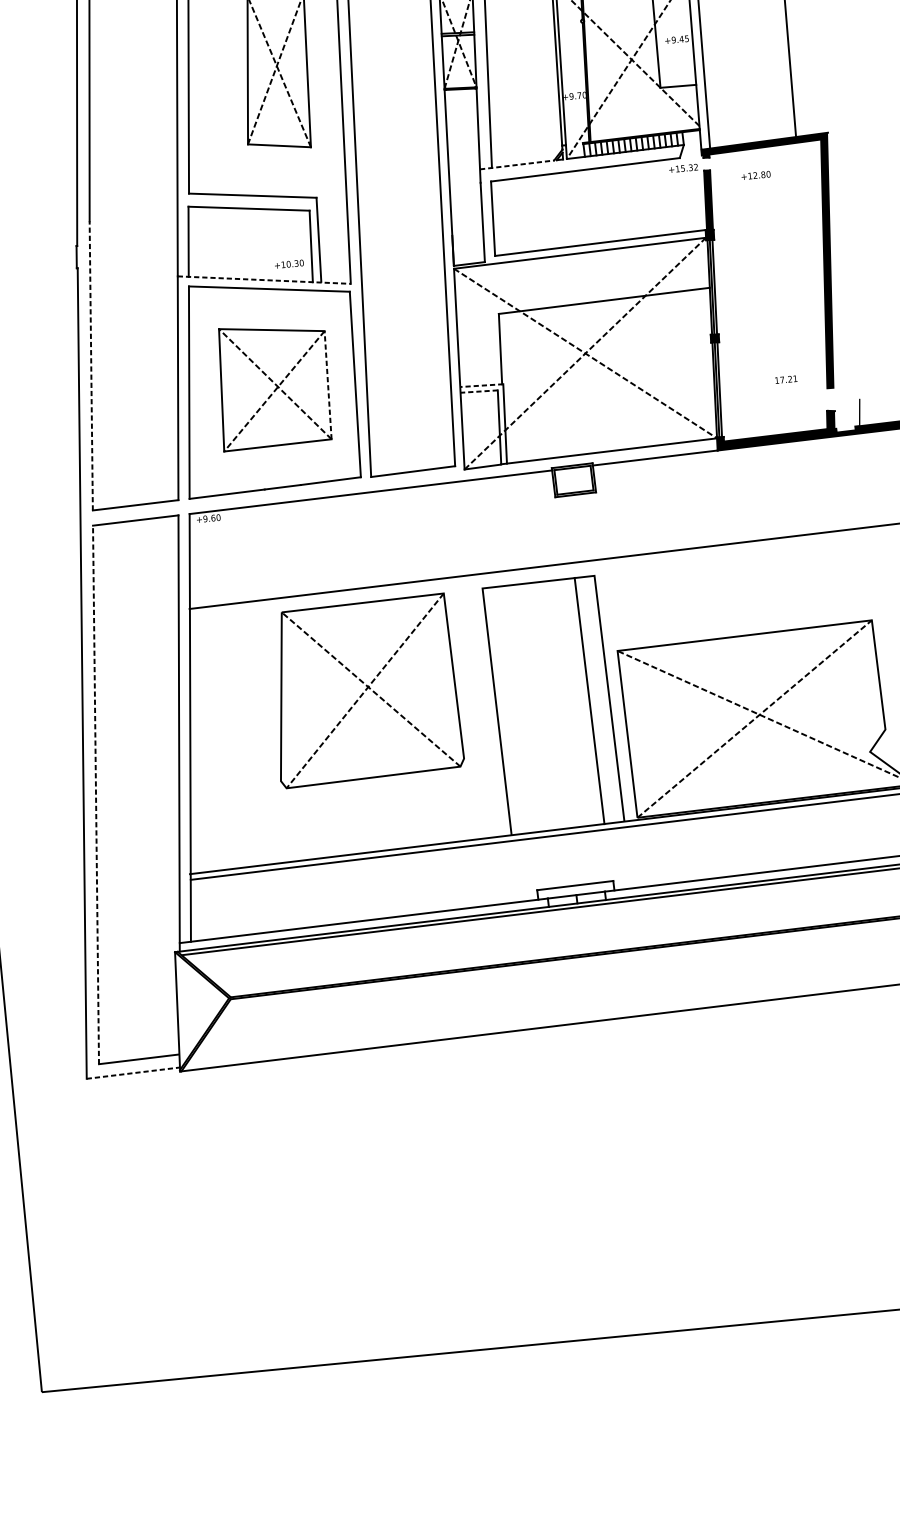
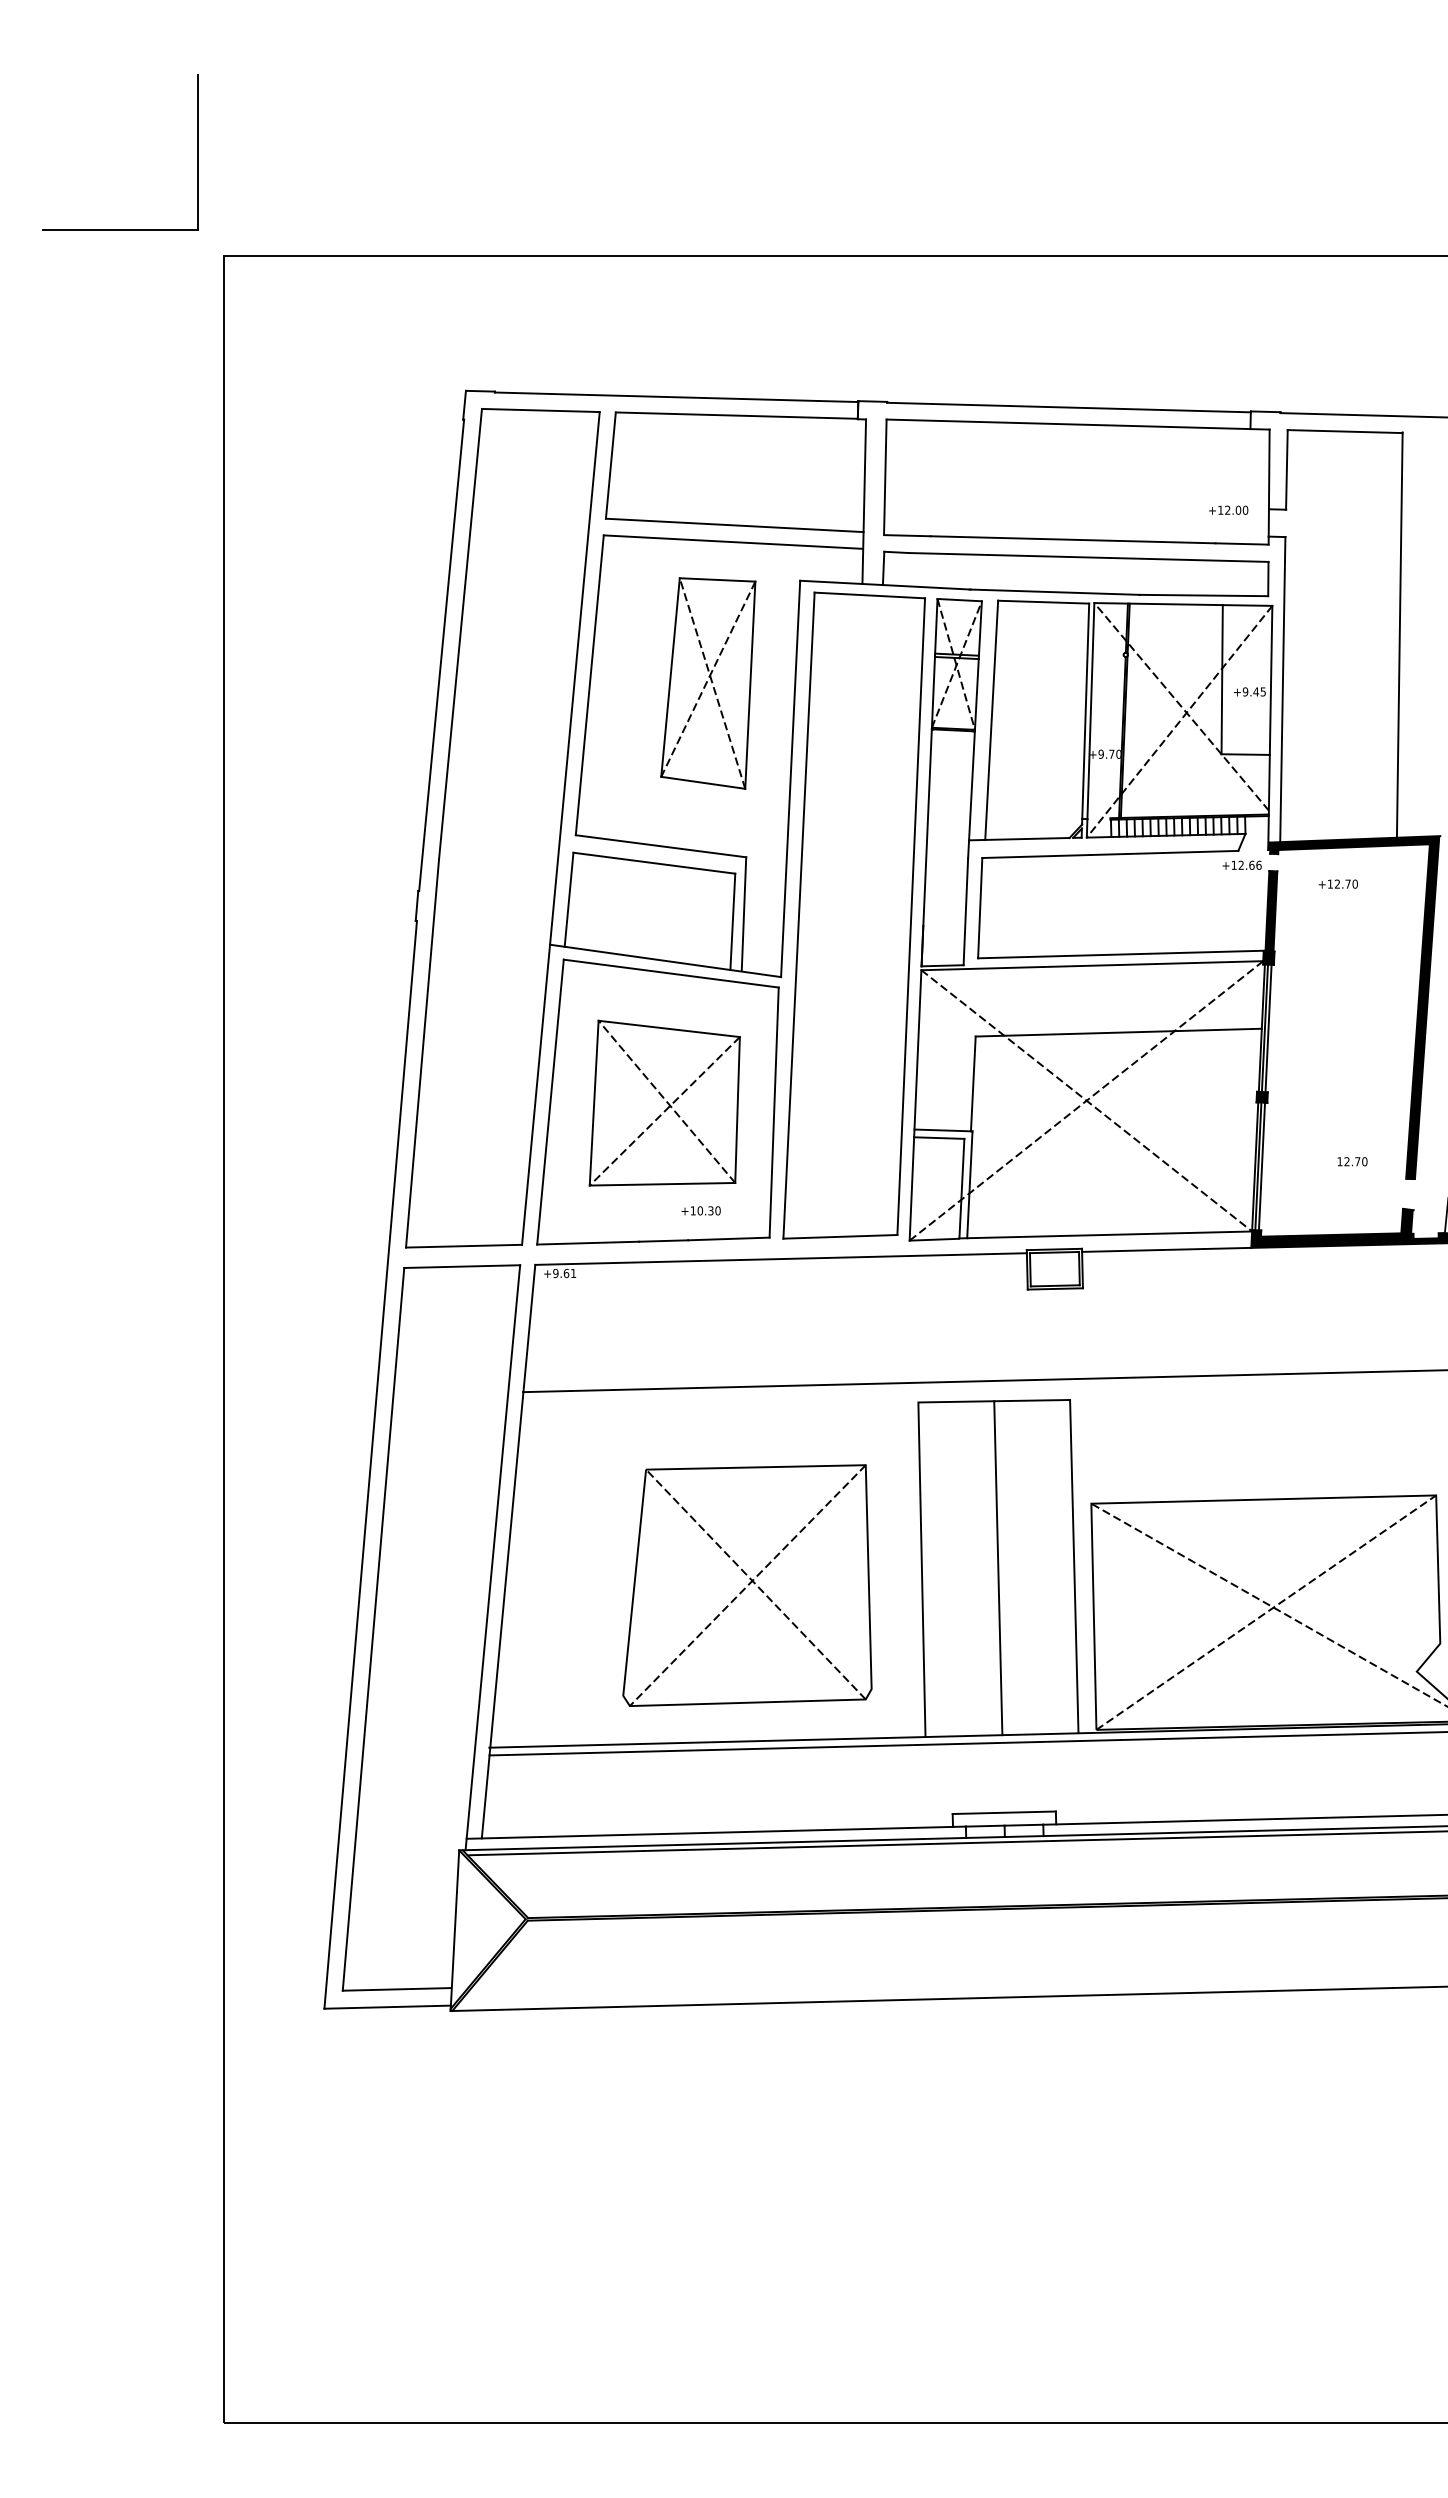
line: (517, 165) -> (1019, 839), dashed -> solid
text: (689, 167) -> (1249, 864), +15.32 -> +12.66
text: (762, 174) -> (1347, 883), +12.80 -> +12.70
text: (288, 264) -> (700, 1210), moved
line: (264, 279) -> (665, 960), dashed -> solid
line: (91, 365) -> (422, 1053), dashed -> solid
text: (788, 379) -> (1355, 1161), 17.21 -> 12.70
line: (328, 385) -> (737, 1110), dashed -> solid
line: (481, 385) -> (943, 1130), dashed -> solid
line: (478, 391) -> (938, 1138), dashed -> solid
text: (218, 517) -> (573, 1273), +9.60 -> +9.61
part: (364, 690) -> (747, 1585), moved
line: (589, 701) -> (998, 1568), moved
line: (96, 795) -> (373, 1629), dashed -> solid
line: (133, 1073) -> (387, 2007), dashed -> solid

